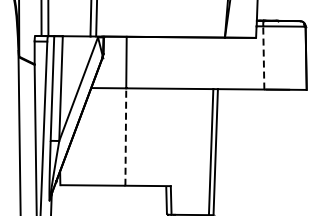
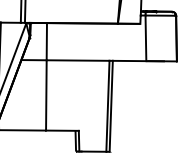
line: (263, 57) -> (145, 38), dashed -> solid
line: (125, 137) -> (46, 95), dashed -> solid

